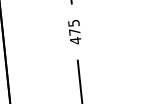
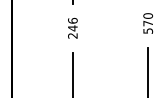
text: (74, 31) -> (72, 27), 475 -> 246

